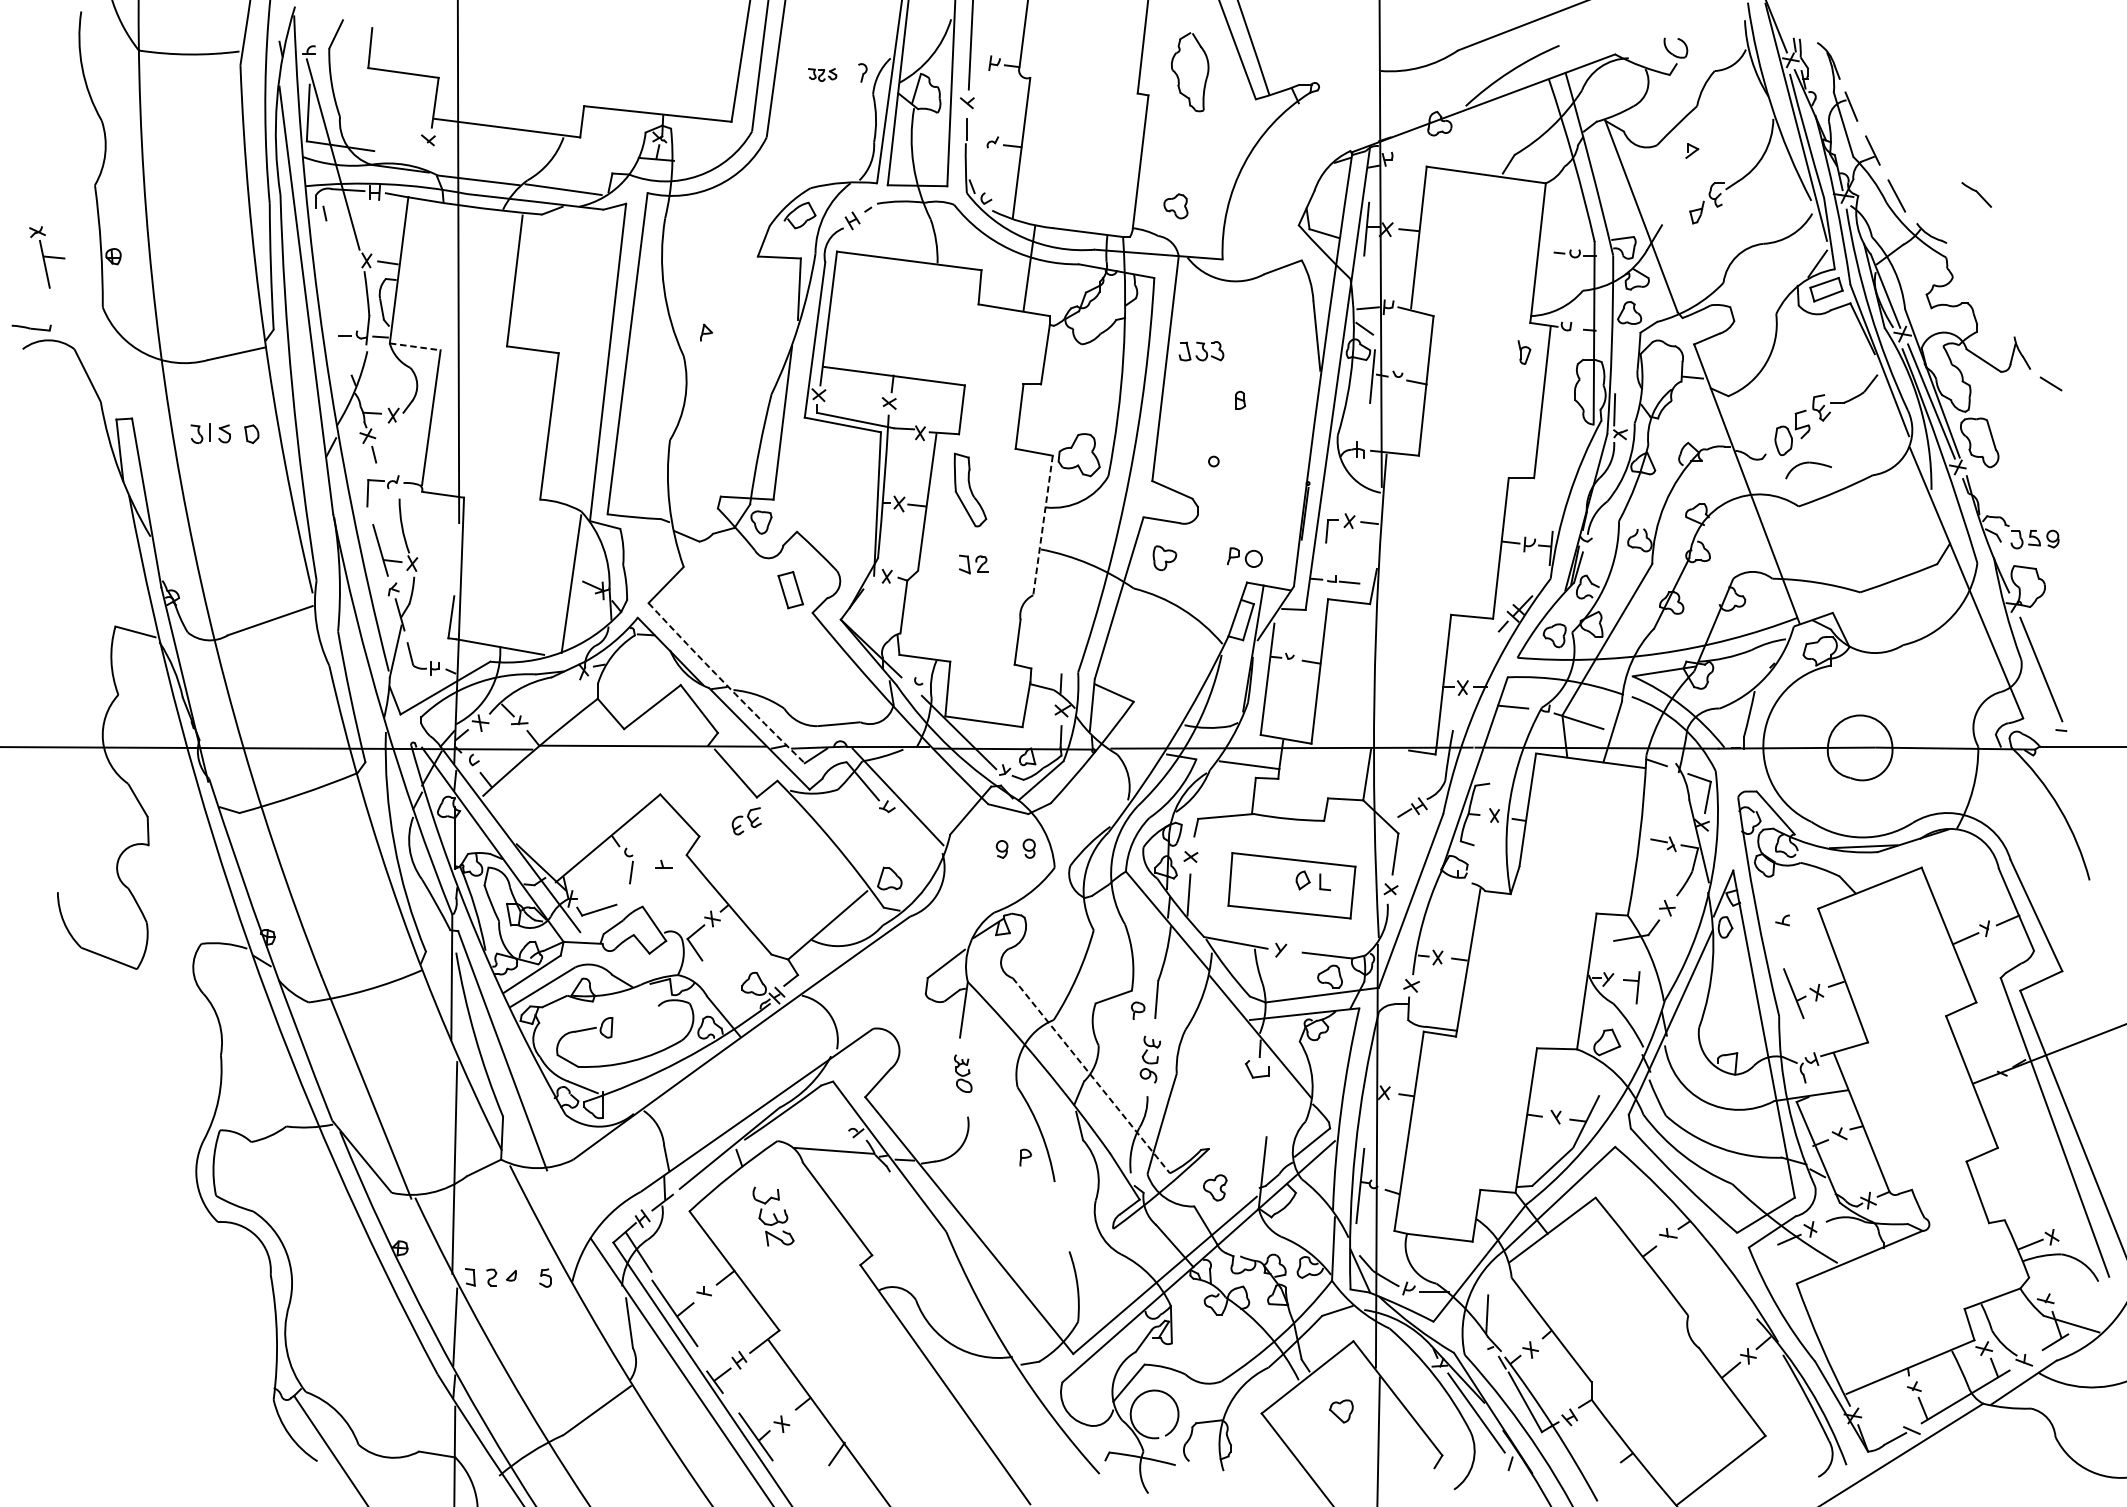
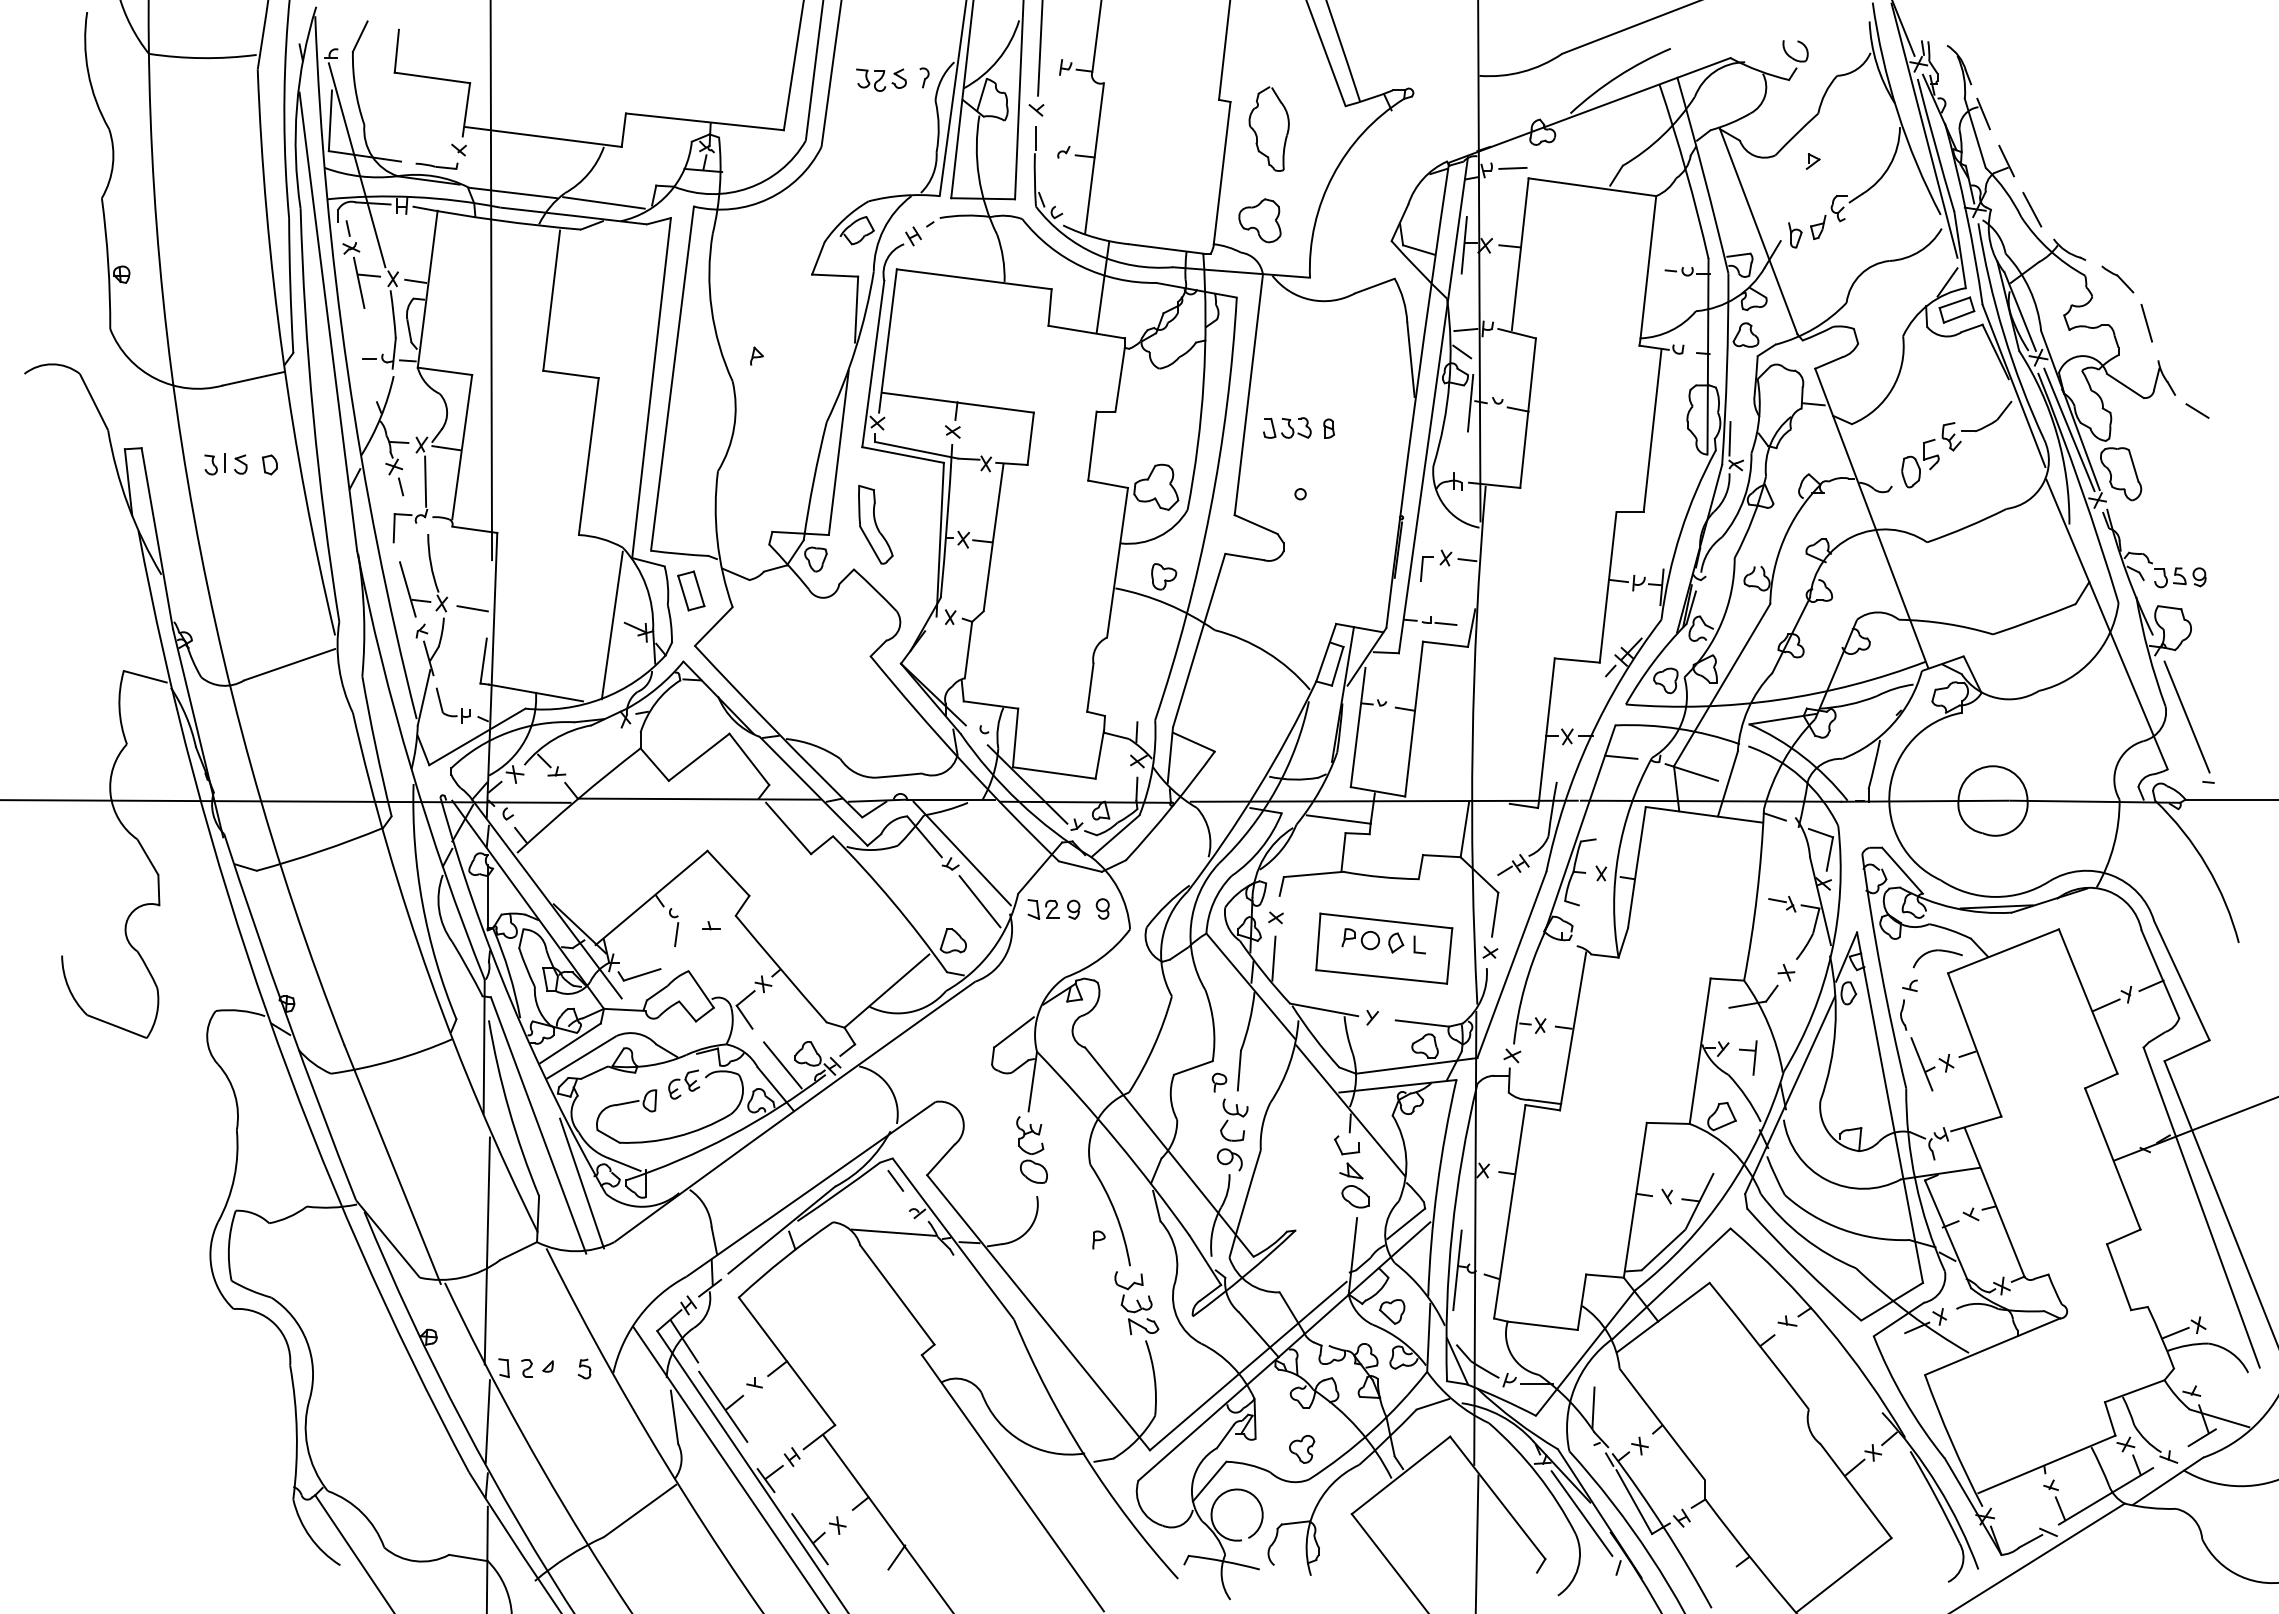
part: (1189, 71) -> (1268, 128), moved
part: (822, 74) -> (881, 79), size x1.67
line: (1411, 156) -> (1512, 167), added
part: (1976, 194) -> (2117, 279), moved
part: (1175, 206) -> (1259, 220), size x1.67
part: (47, 257) -> (361, 275), moved
line: (2003, 301) -> (2146, 322), added
part: (31, 327) -> (436, 165), moved
line: (415, 347) -> (445, 371), dashed -> solid
part: (1201, 350) -> (1287, 427), moved
part: (1524, 352) -> (1795, 235), moved
line: (416, 418) -> (446, 448), added
line: (397, 449) -> (425, 481), added
part: (1808, 463) -> (1937, 951), moved
part: (970, 489) -> (875, 524), moved
line: (1042, 525) -> (1117, 562), dashed -> solid
part: (1165, 557) -> (1164, 576), moved
part: (1244, 557) -> (1360, 939), moved
part: (973, 564) -> (1043, 909), moved
line: (440, 568) -> (472, 608), added
part: (790, 589) -> (691, 590), moved
arc: (725, 683) -> (777, 732), dashed -> solid
part: (747, 821) -> (684, 1084), moved
line: (914, 841) -> (979, 901), added
part: (1776, 947) -> (1903, 1014), added
line: (730, 994) -> (782, 1065), added
part: (1150, 1059) -> (1232, 1134), size x1.43
part: (962, 1073) -> (1031, 1149), size x1.67
line: (1091, 1075) -> (1169, 1152), dashed -> solid
line: (835, 1102) -> (895, 1180), added
line: (542, 1104) -> (581, 1183), added
part: (1264, 1106) -> (1354, 1185), added
part: (1215, 1187) -> (1302, 1449), moved
part: (773, 1216) -> (1136, 1303), moved
part: (1341, 1411) -> (1392, 1311), moved

